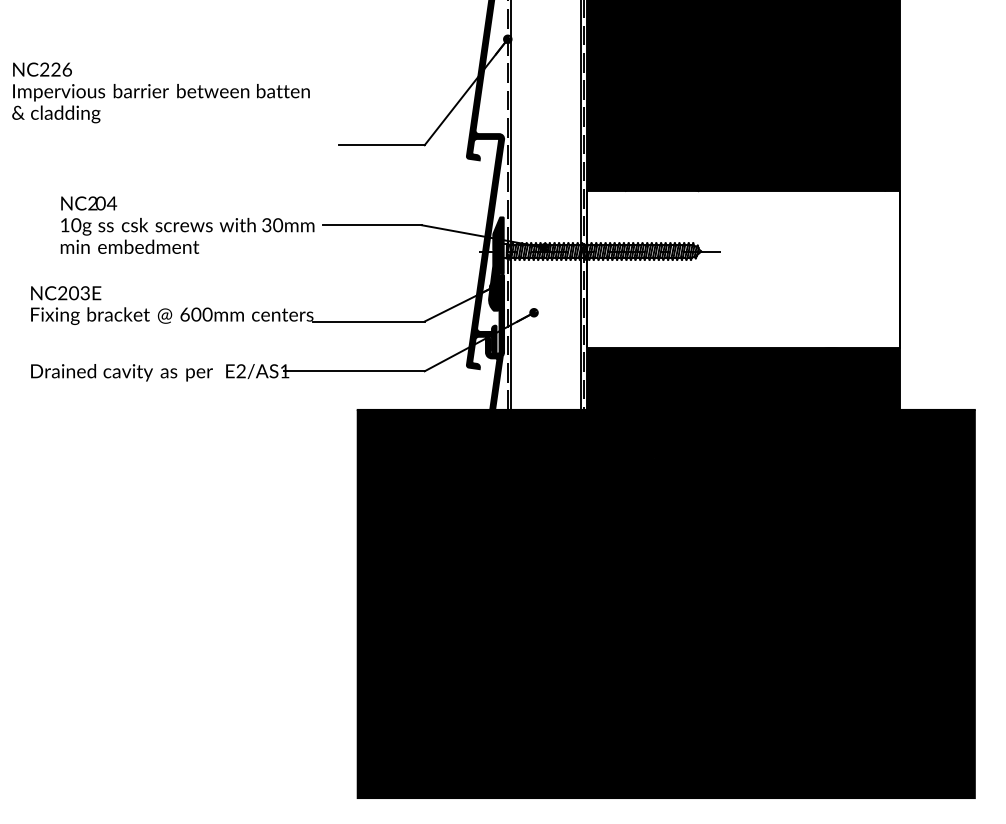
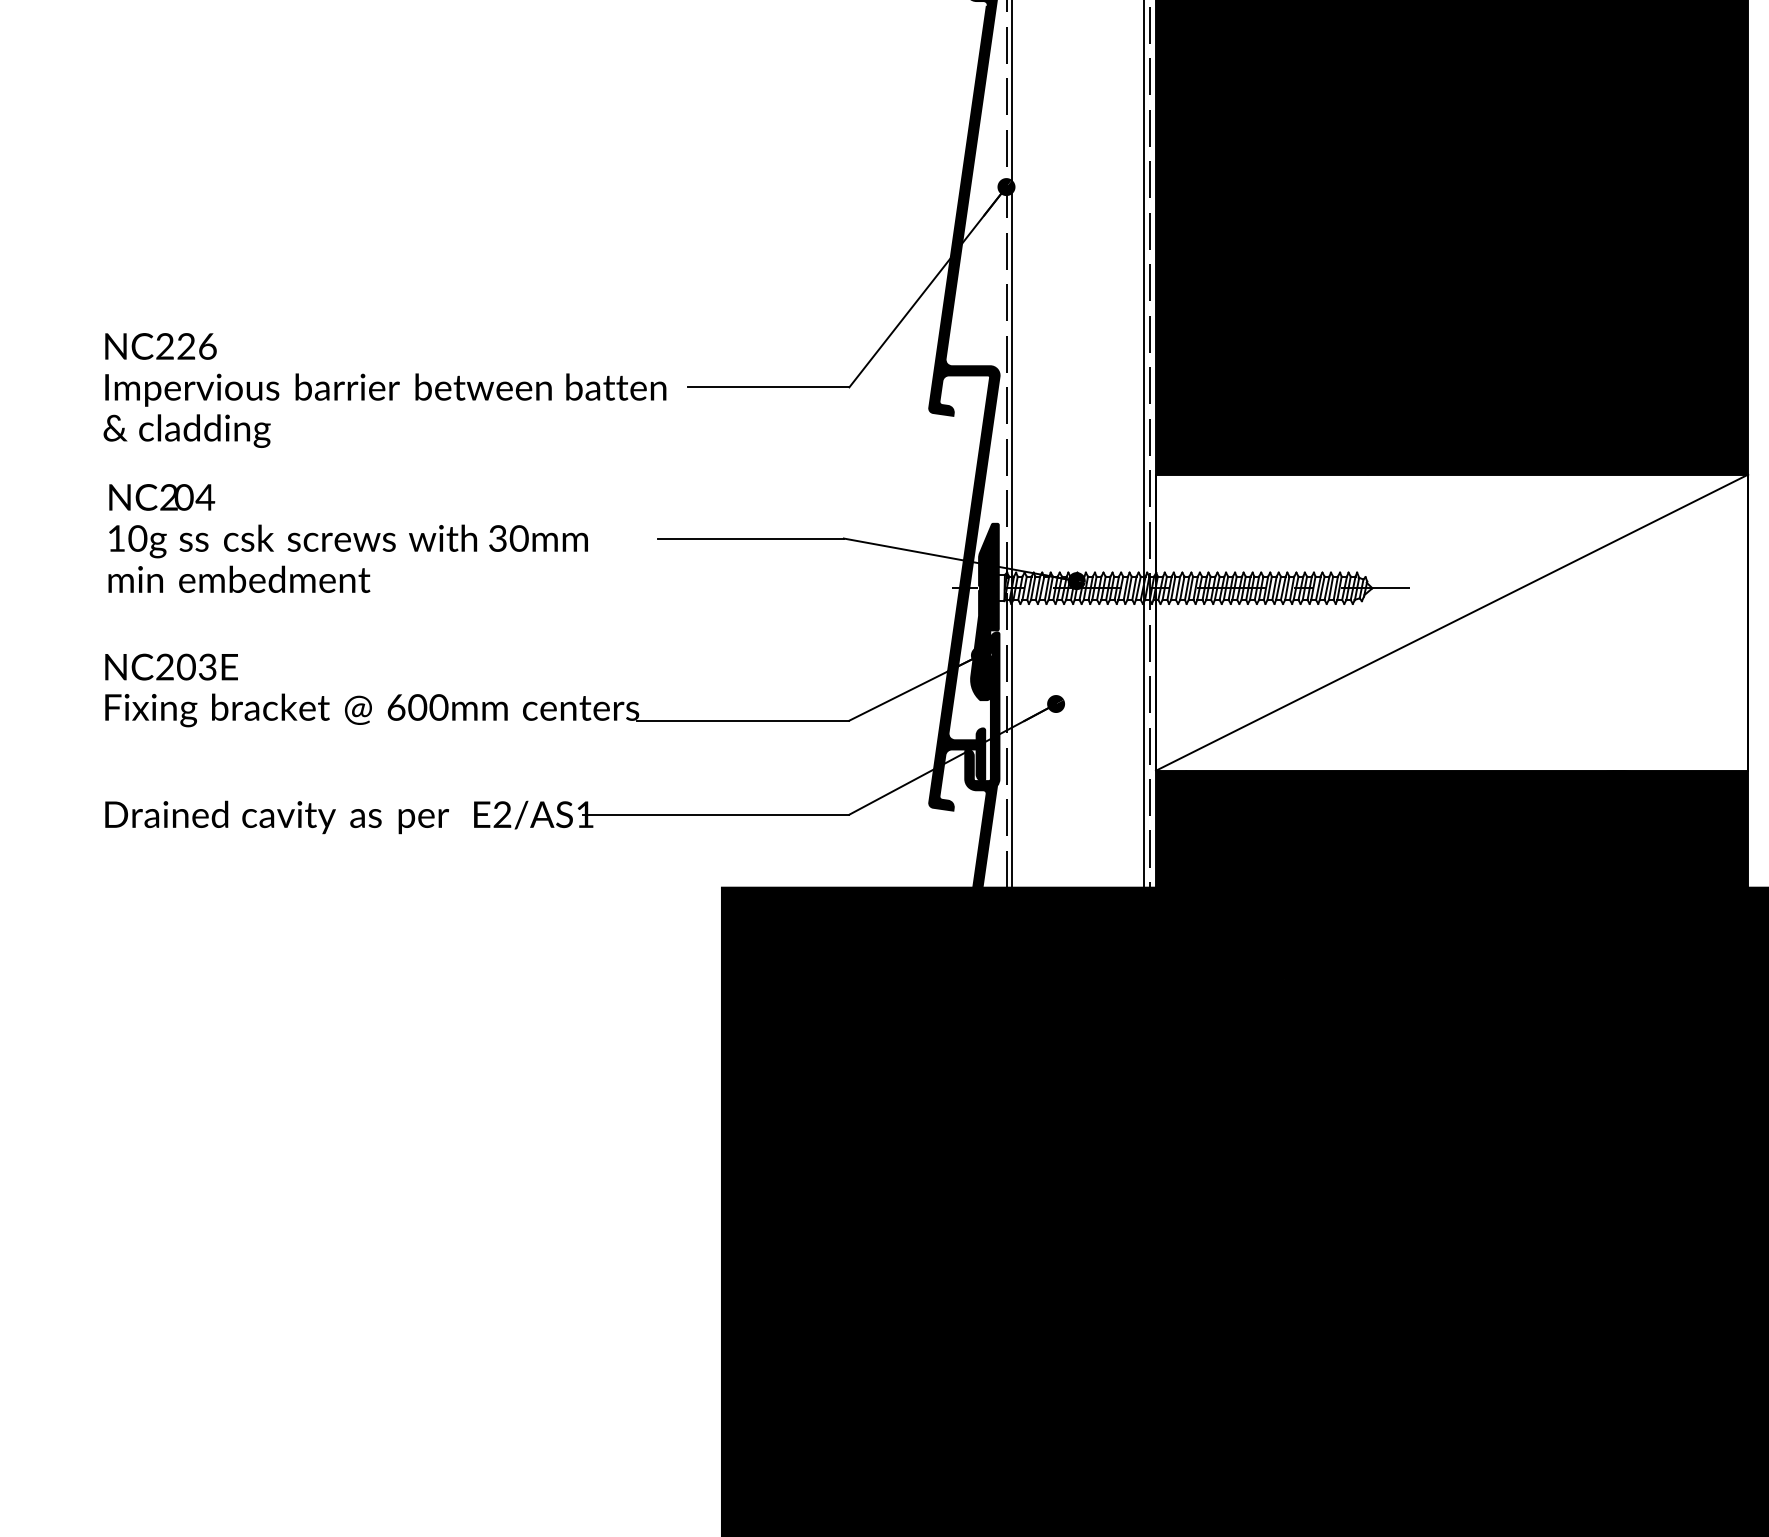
text: (160, 92) -> (383, 389), moved
text: (187, 224) -> (348, 537), moved
line: (743, 269) -> (1452, 622), added

